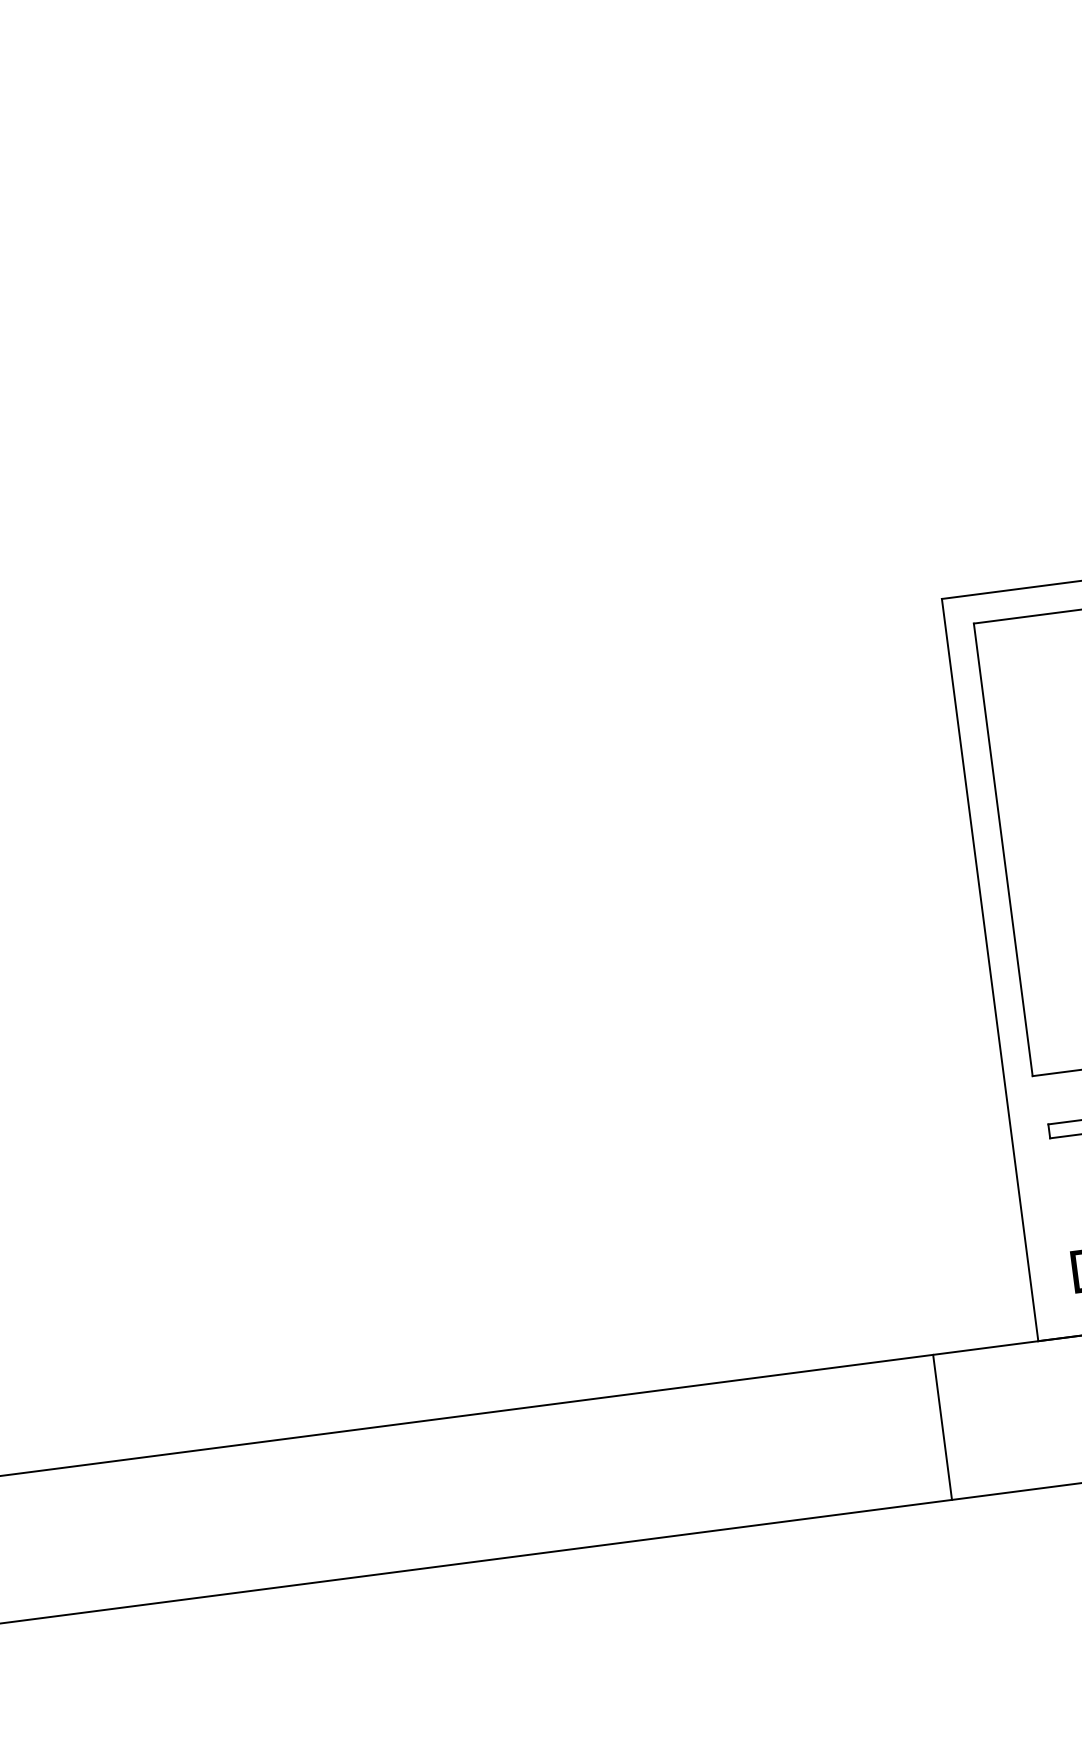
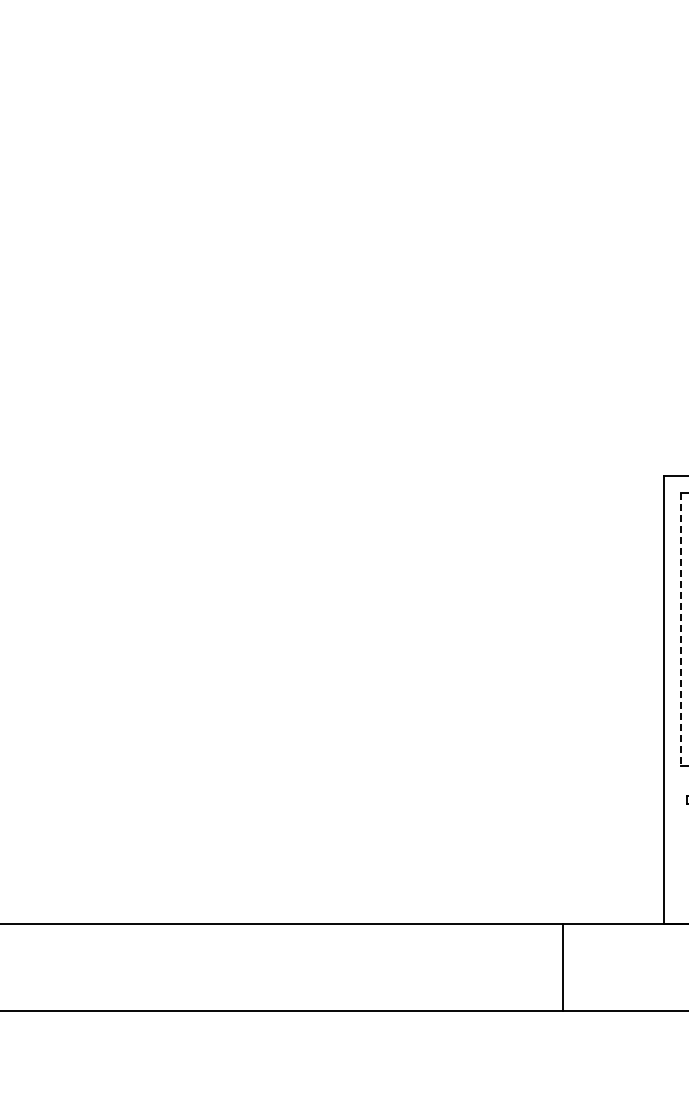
line: (1002, 849) -> (680, 629), solid -> dashed
line: (942, 1427) -> (563, 967), moved

